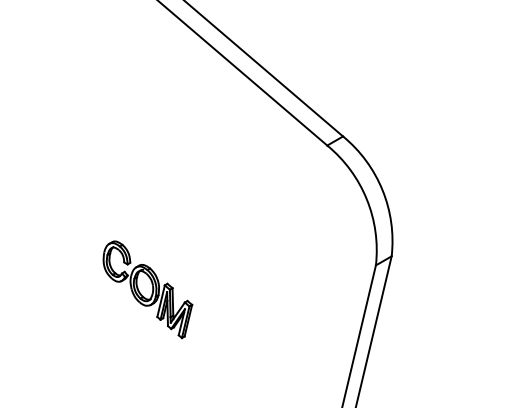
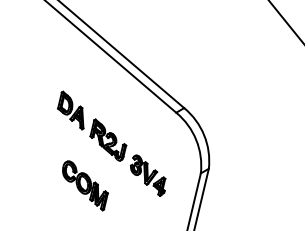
part: (199, 206) -> (111, 143), added

